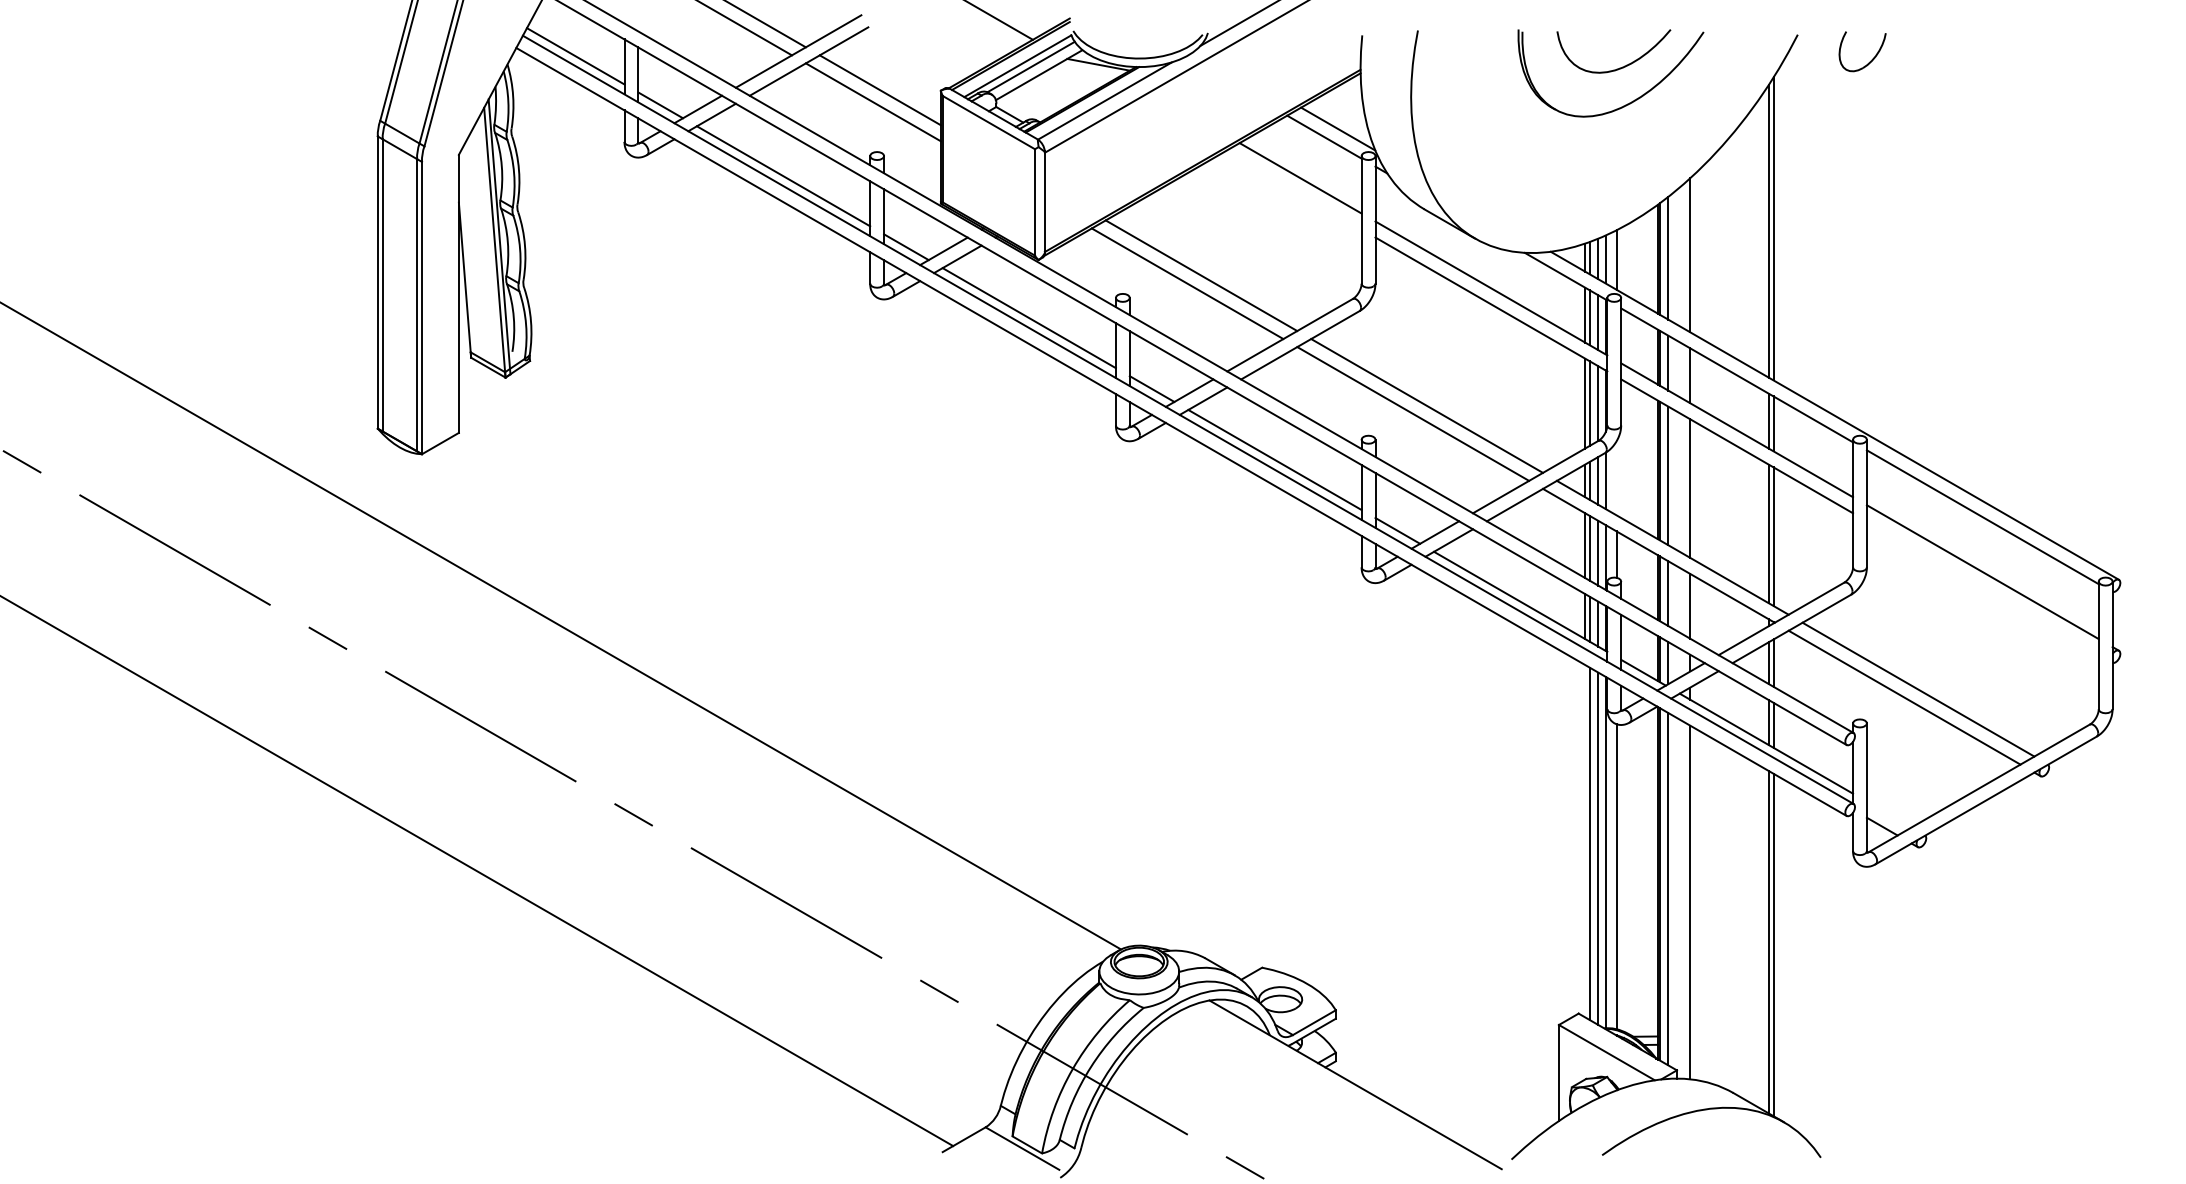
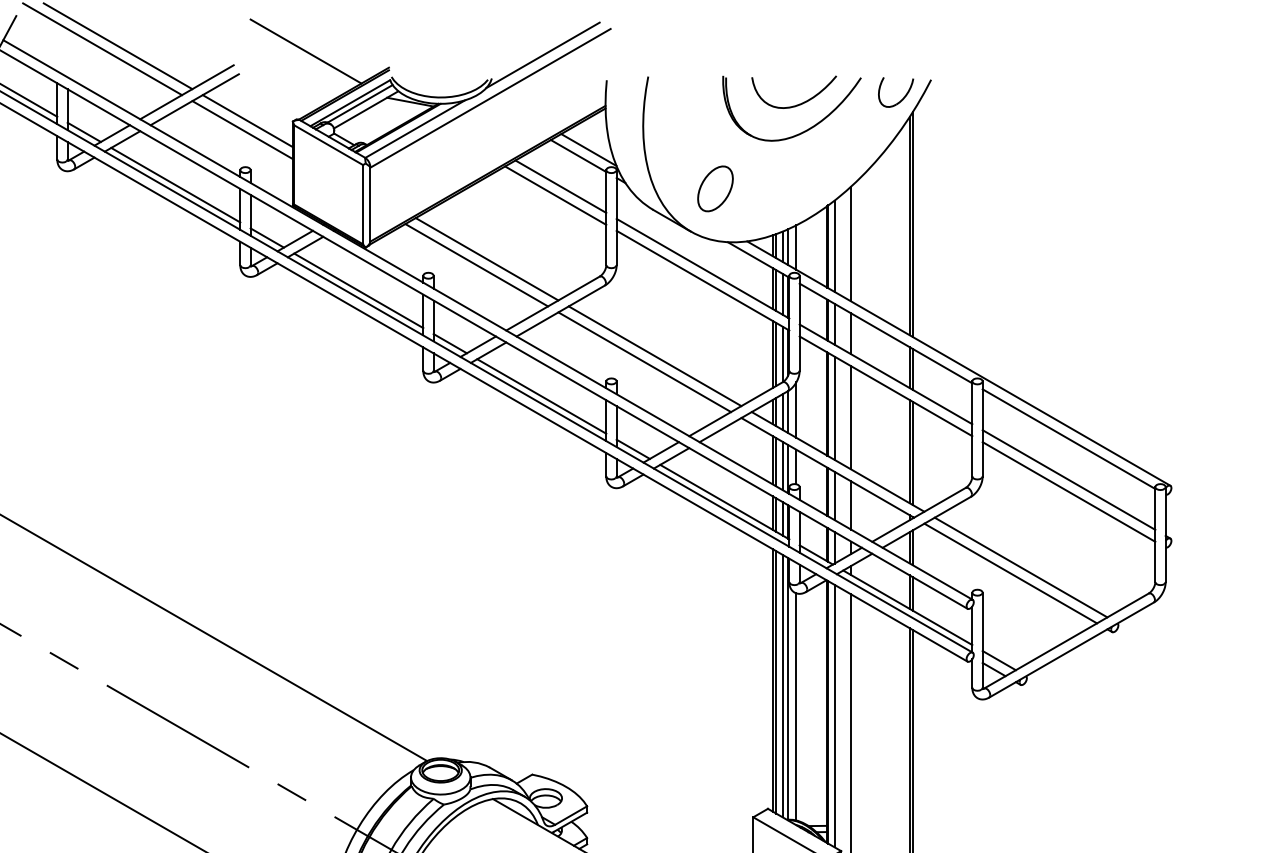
part: (1871, 59) -> (902, 98), moved
part: (1508, 181) -> (715, 189), added
line: (1293, 190) -> (555, 195), added
line: (1616, 477) -> (796, 409), added
line: (1982, 588) -> (1068, 492), added
line: (1888, 814) -> (998, 660), added
line: (1585, 840) -> (773, 679), added

